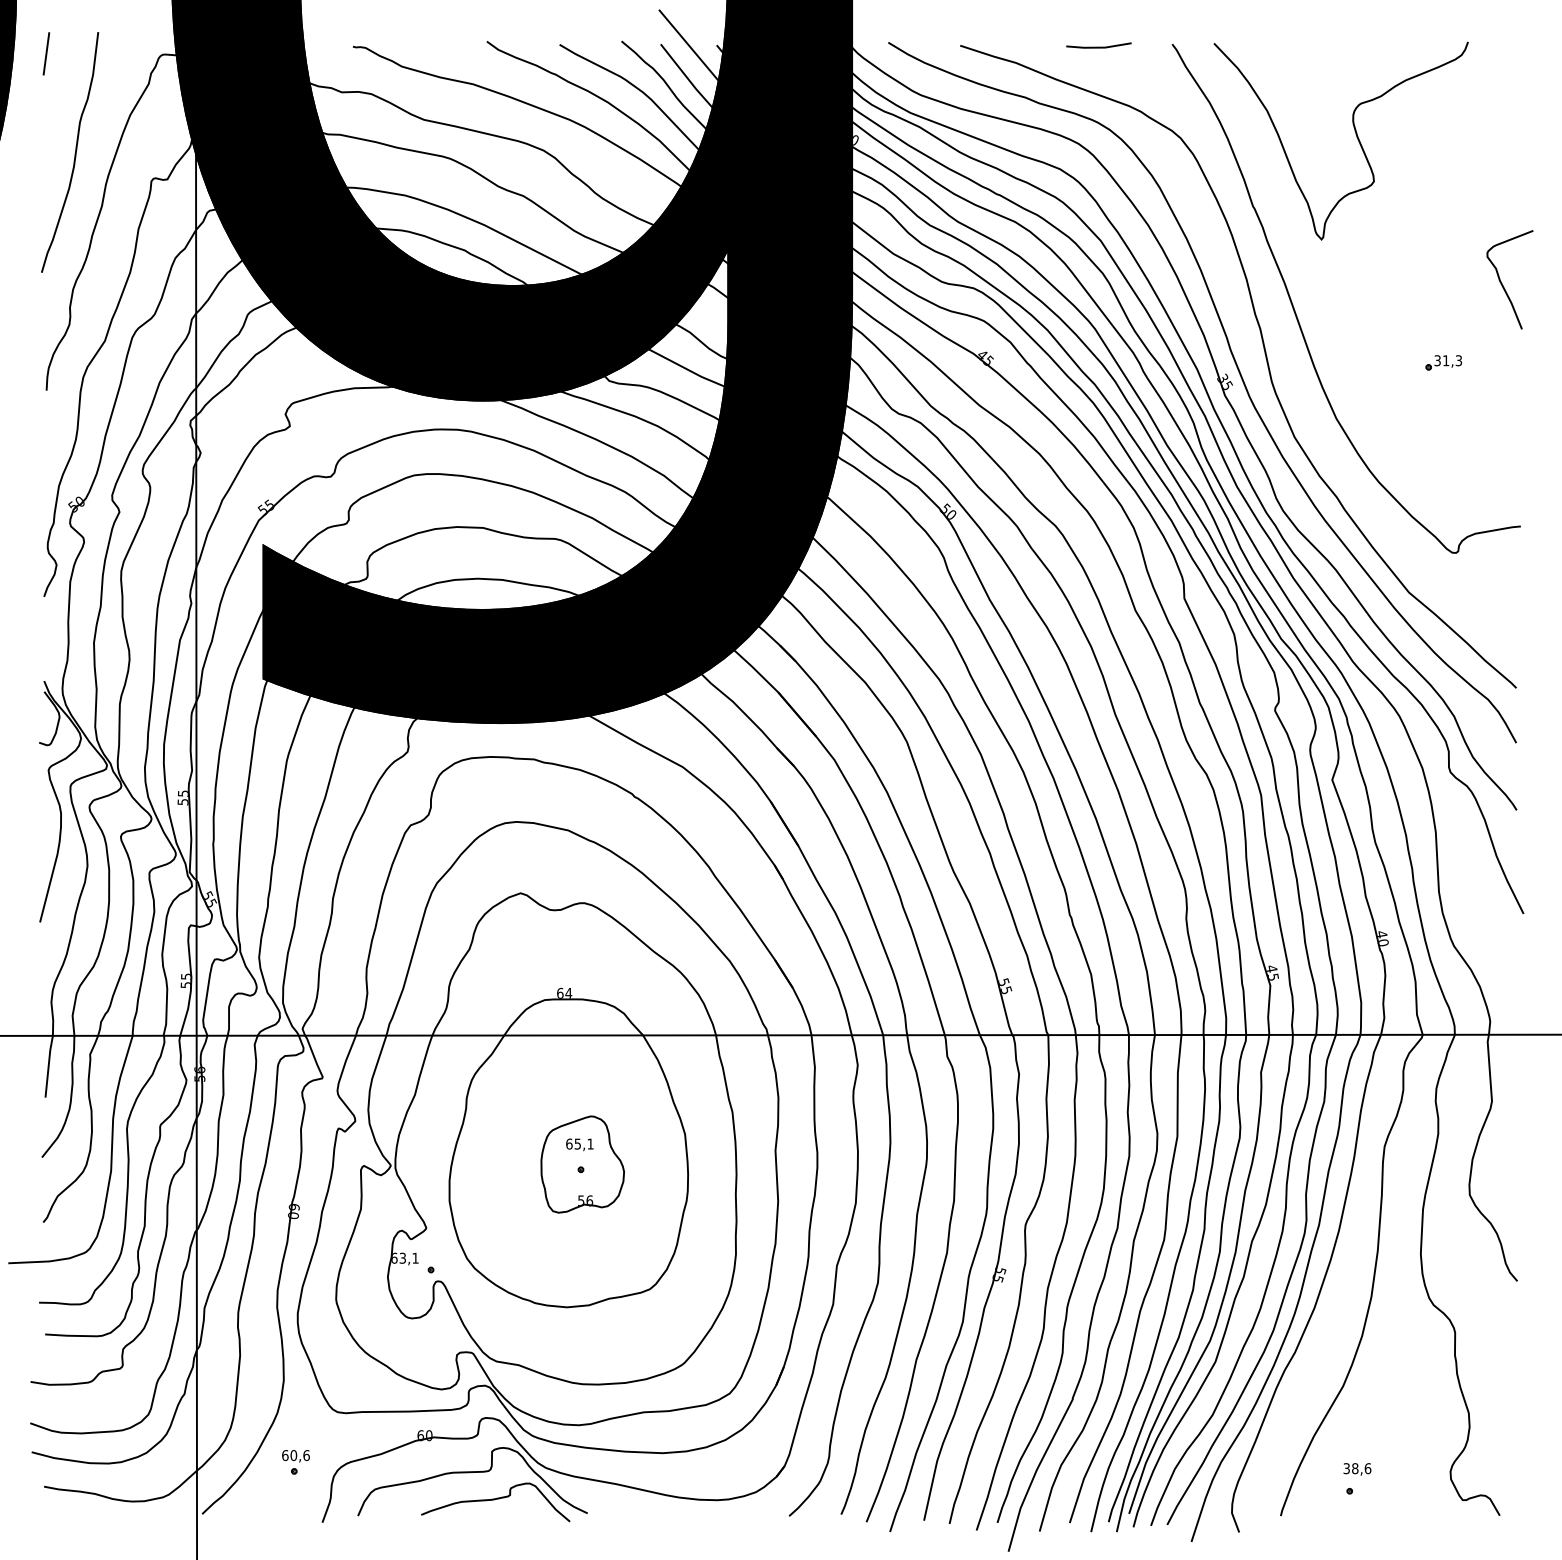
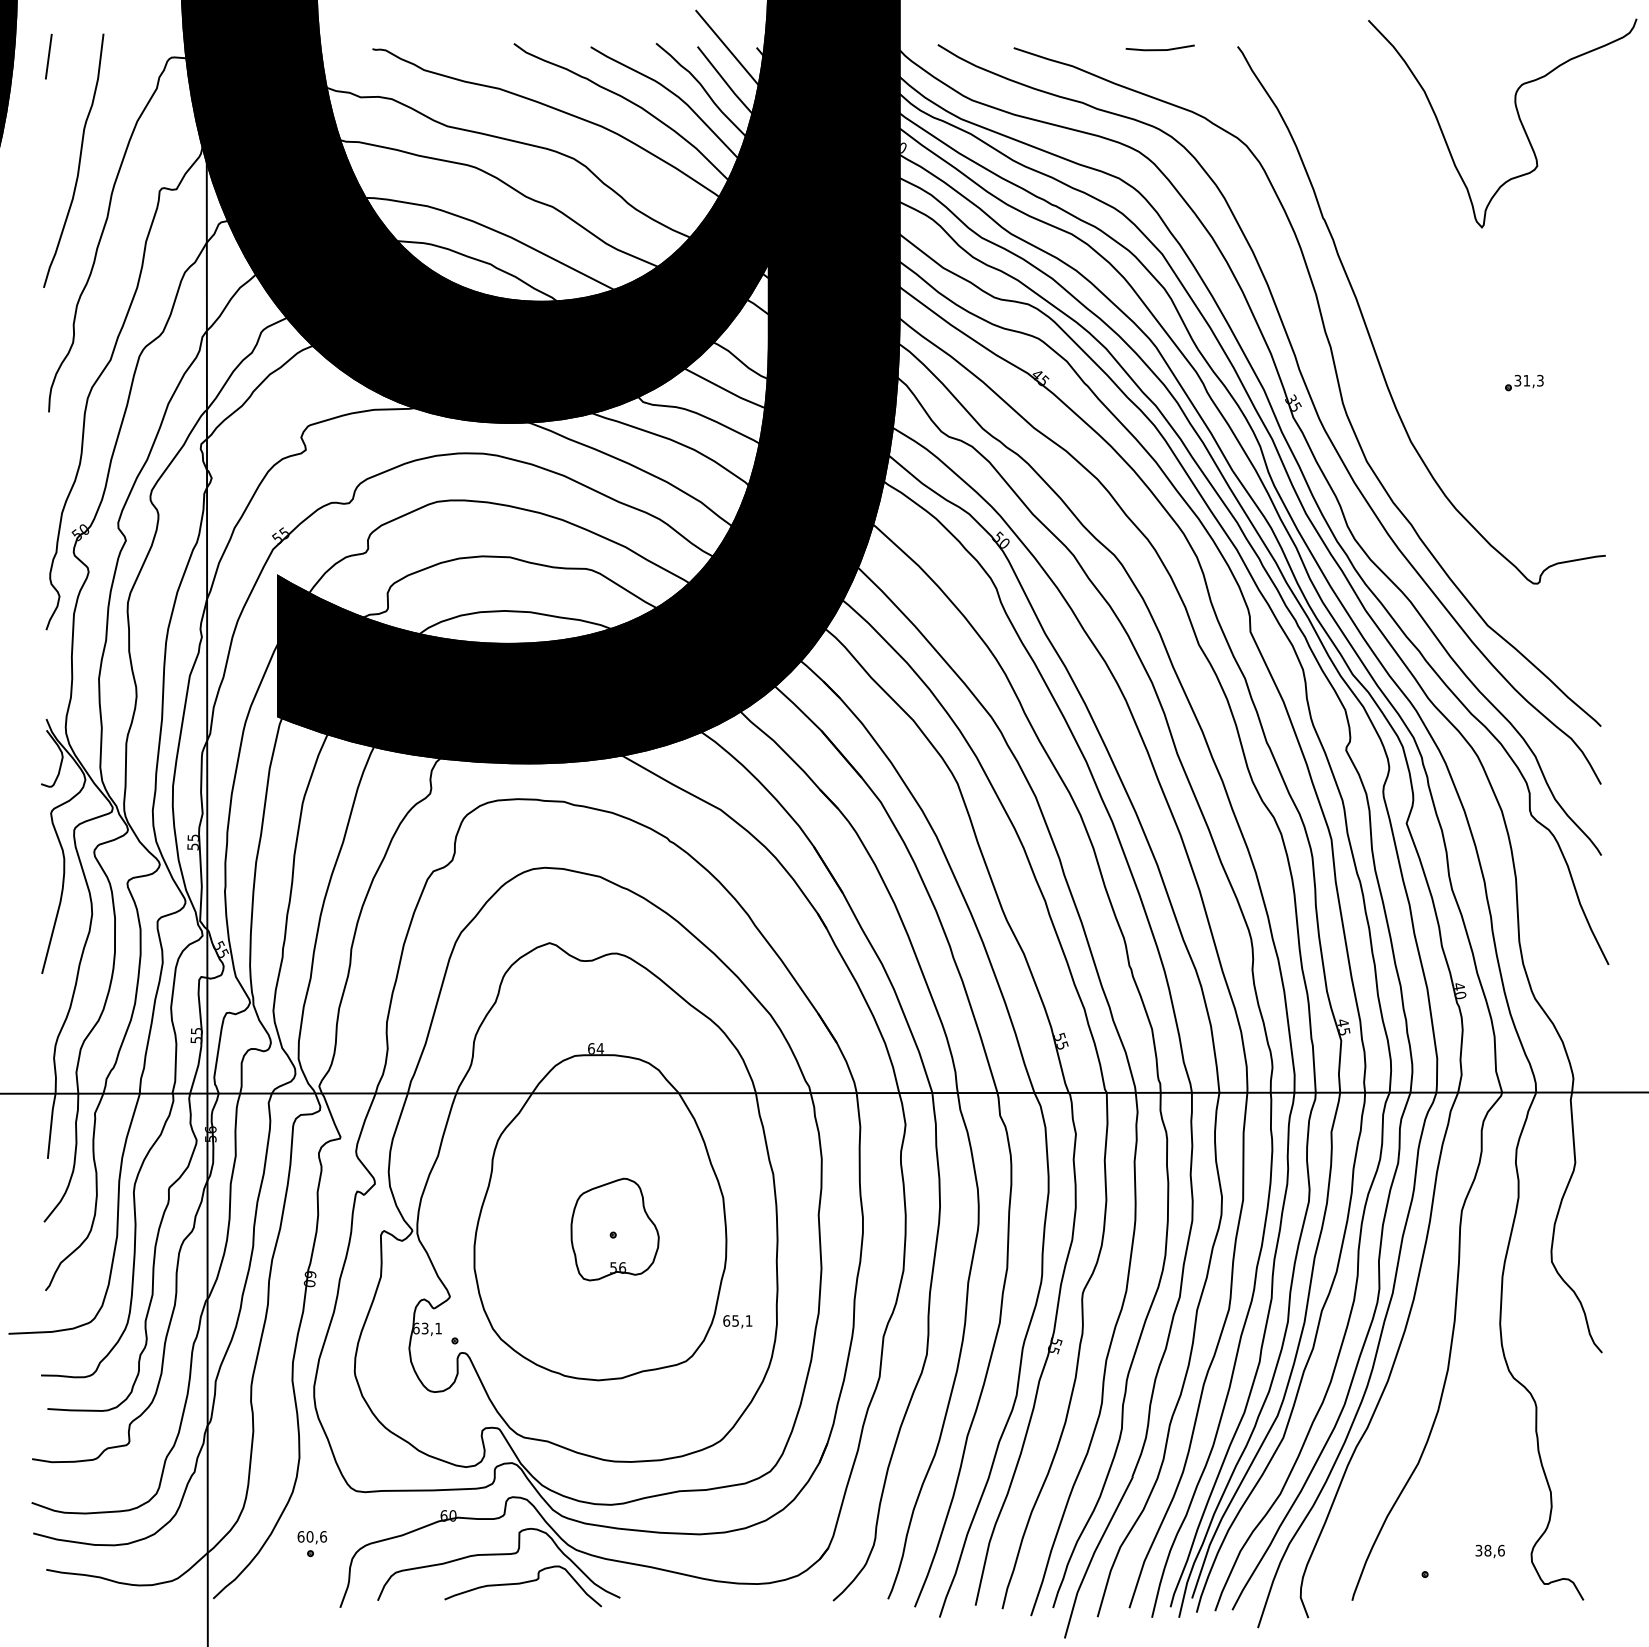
curve: (1355, 134) -> (1517, 116), moved
curve: (1502, 283) -> (1586, 299), removed
text: (579, 1144) -> (737, 1321), moved
text: (1357, 1469) -> (1490, 1551), moved

